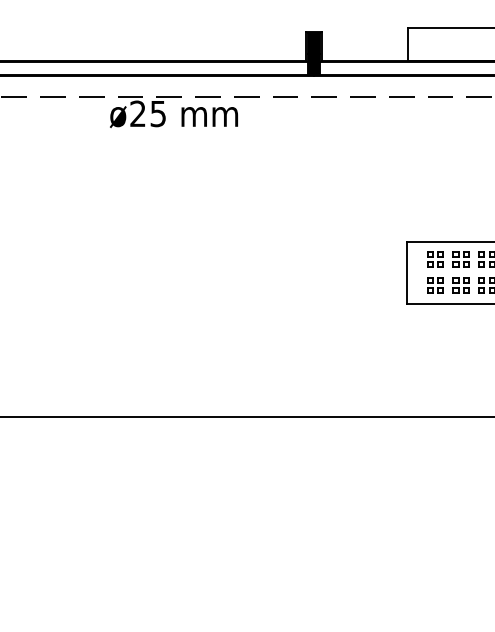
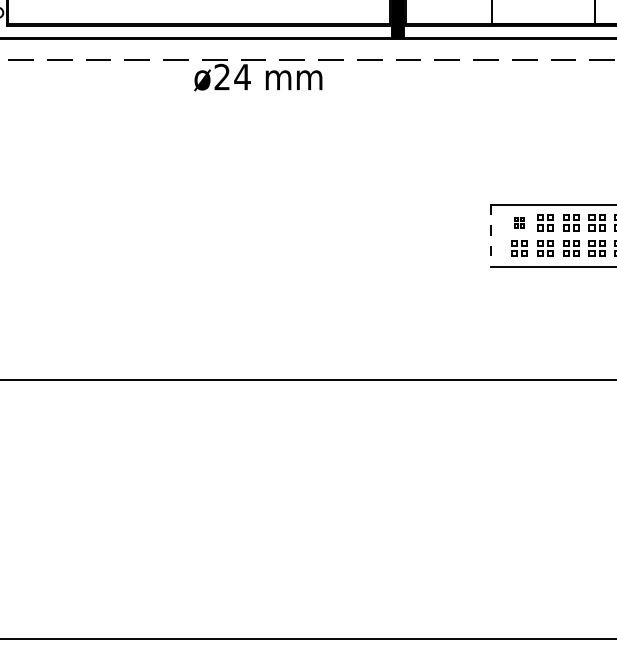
text: (158, 114) -> (242, 77), ø25 -> ø24
part: (435, 259) -> (519, 222), size x0.6
line: (407, 272) -> (491, 235), solid -> dashed

